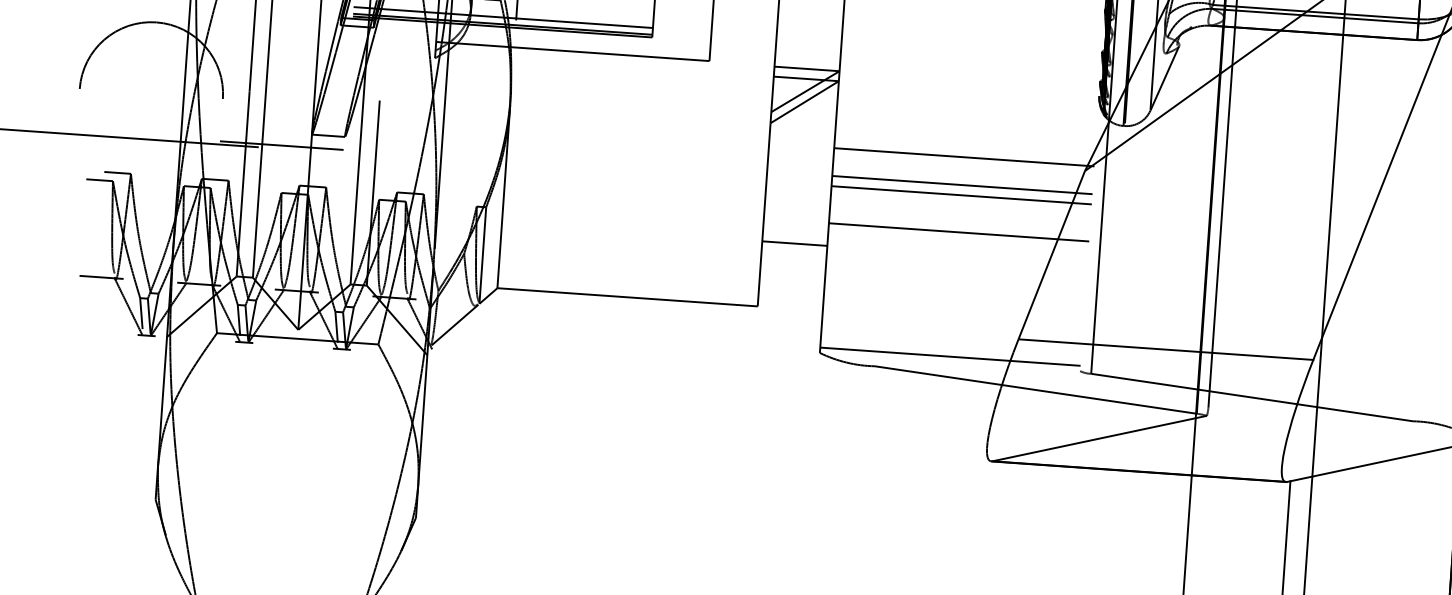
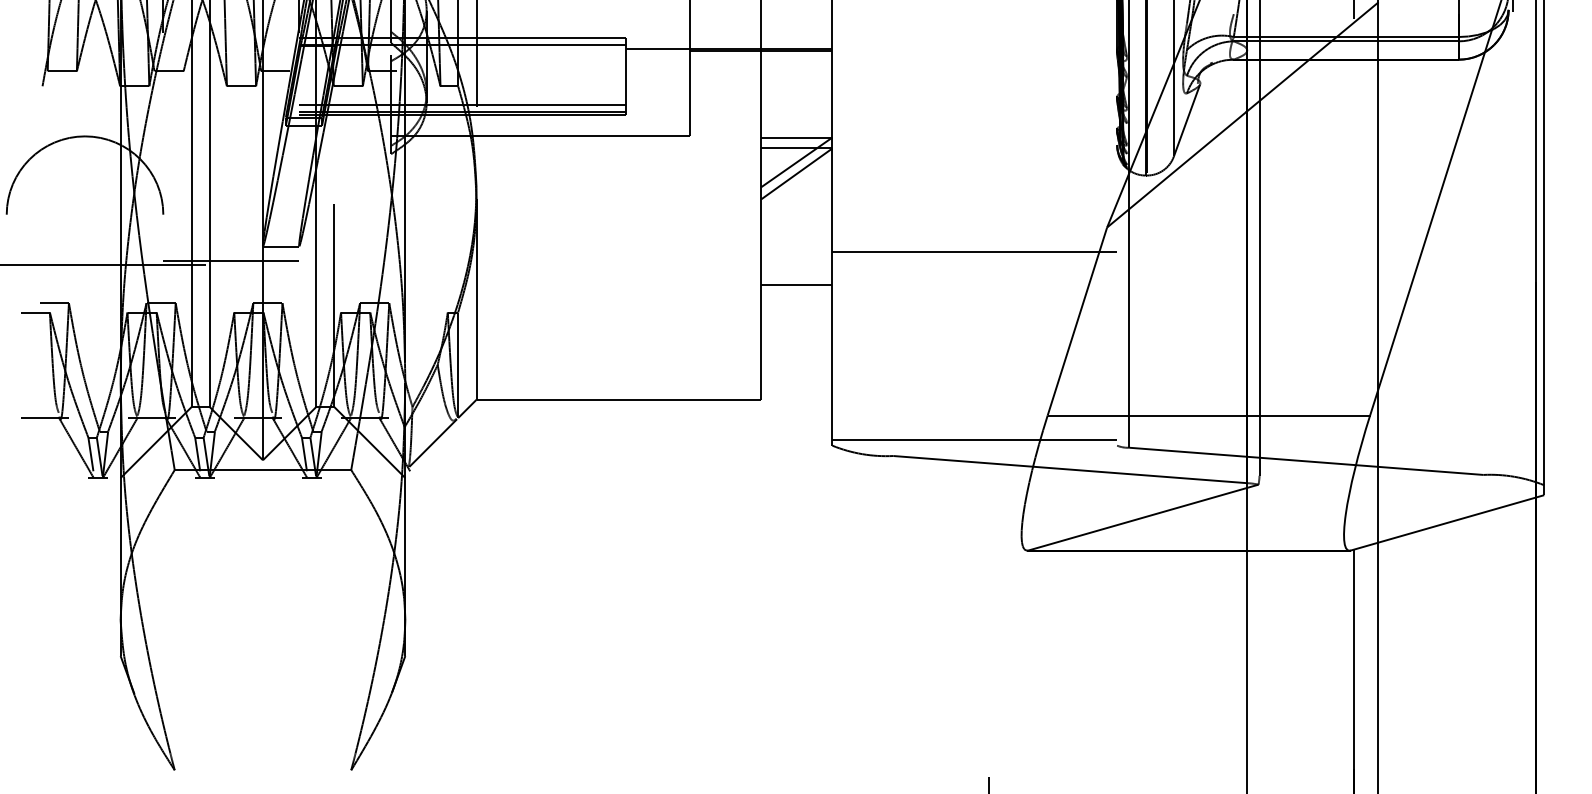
line: (964, 157) -> (974, 221), removed
line: (961, 195) -> (974, 263), removed
line: (958, 232) -> (974, 303), removed
line: (794, 243) -> (796, 284), moved

